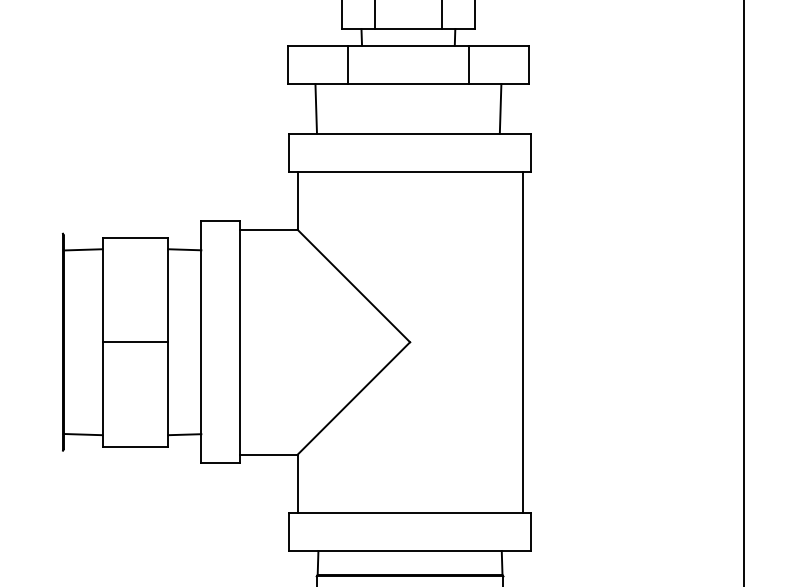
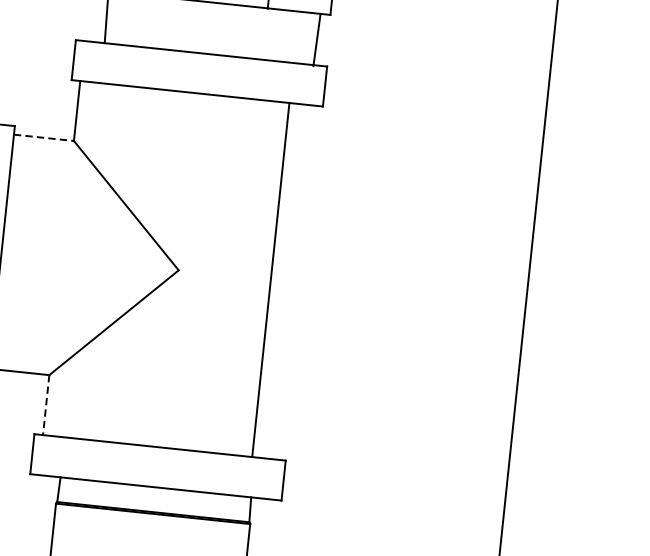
line: (500, 108) -> (316, 40), moved
line: (268, 229) -> (43, 137), solid -> dashed
line: (522, 341) -> (270, 279), moved
line: (297, 483) -> (46, 404), solid -> dashed

